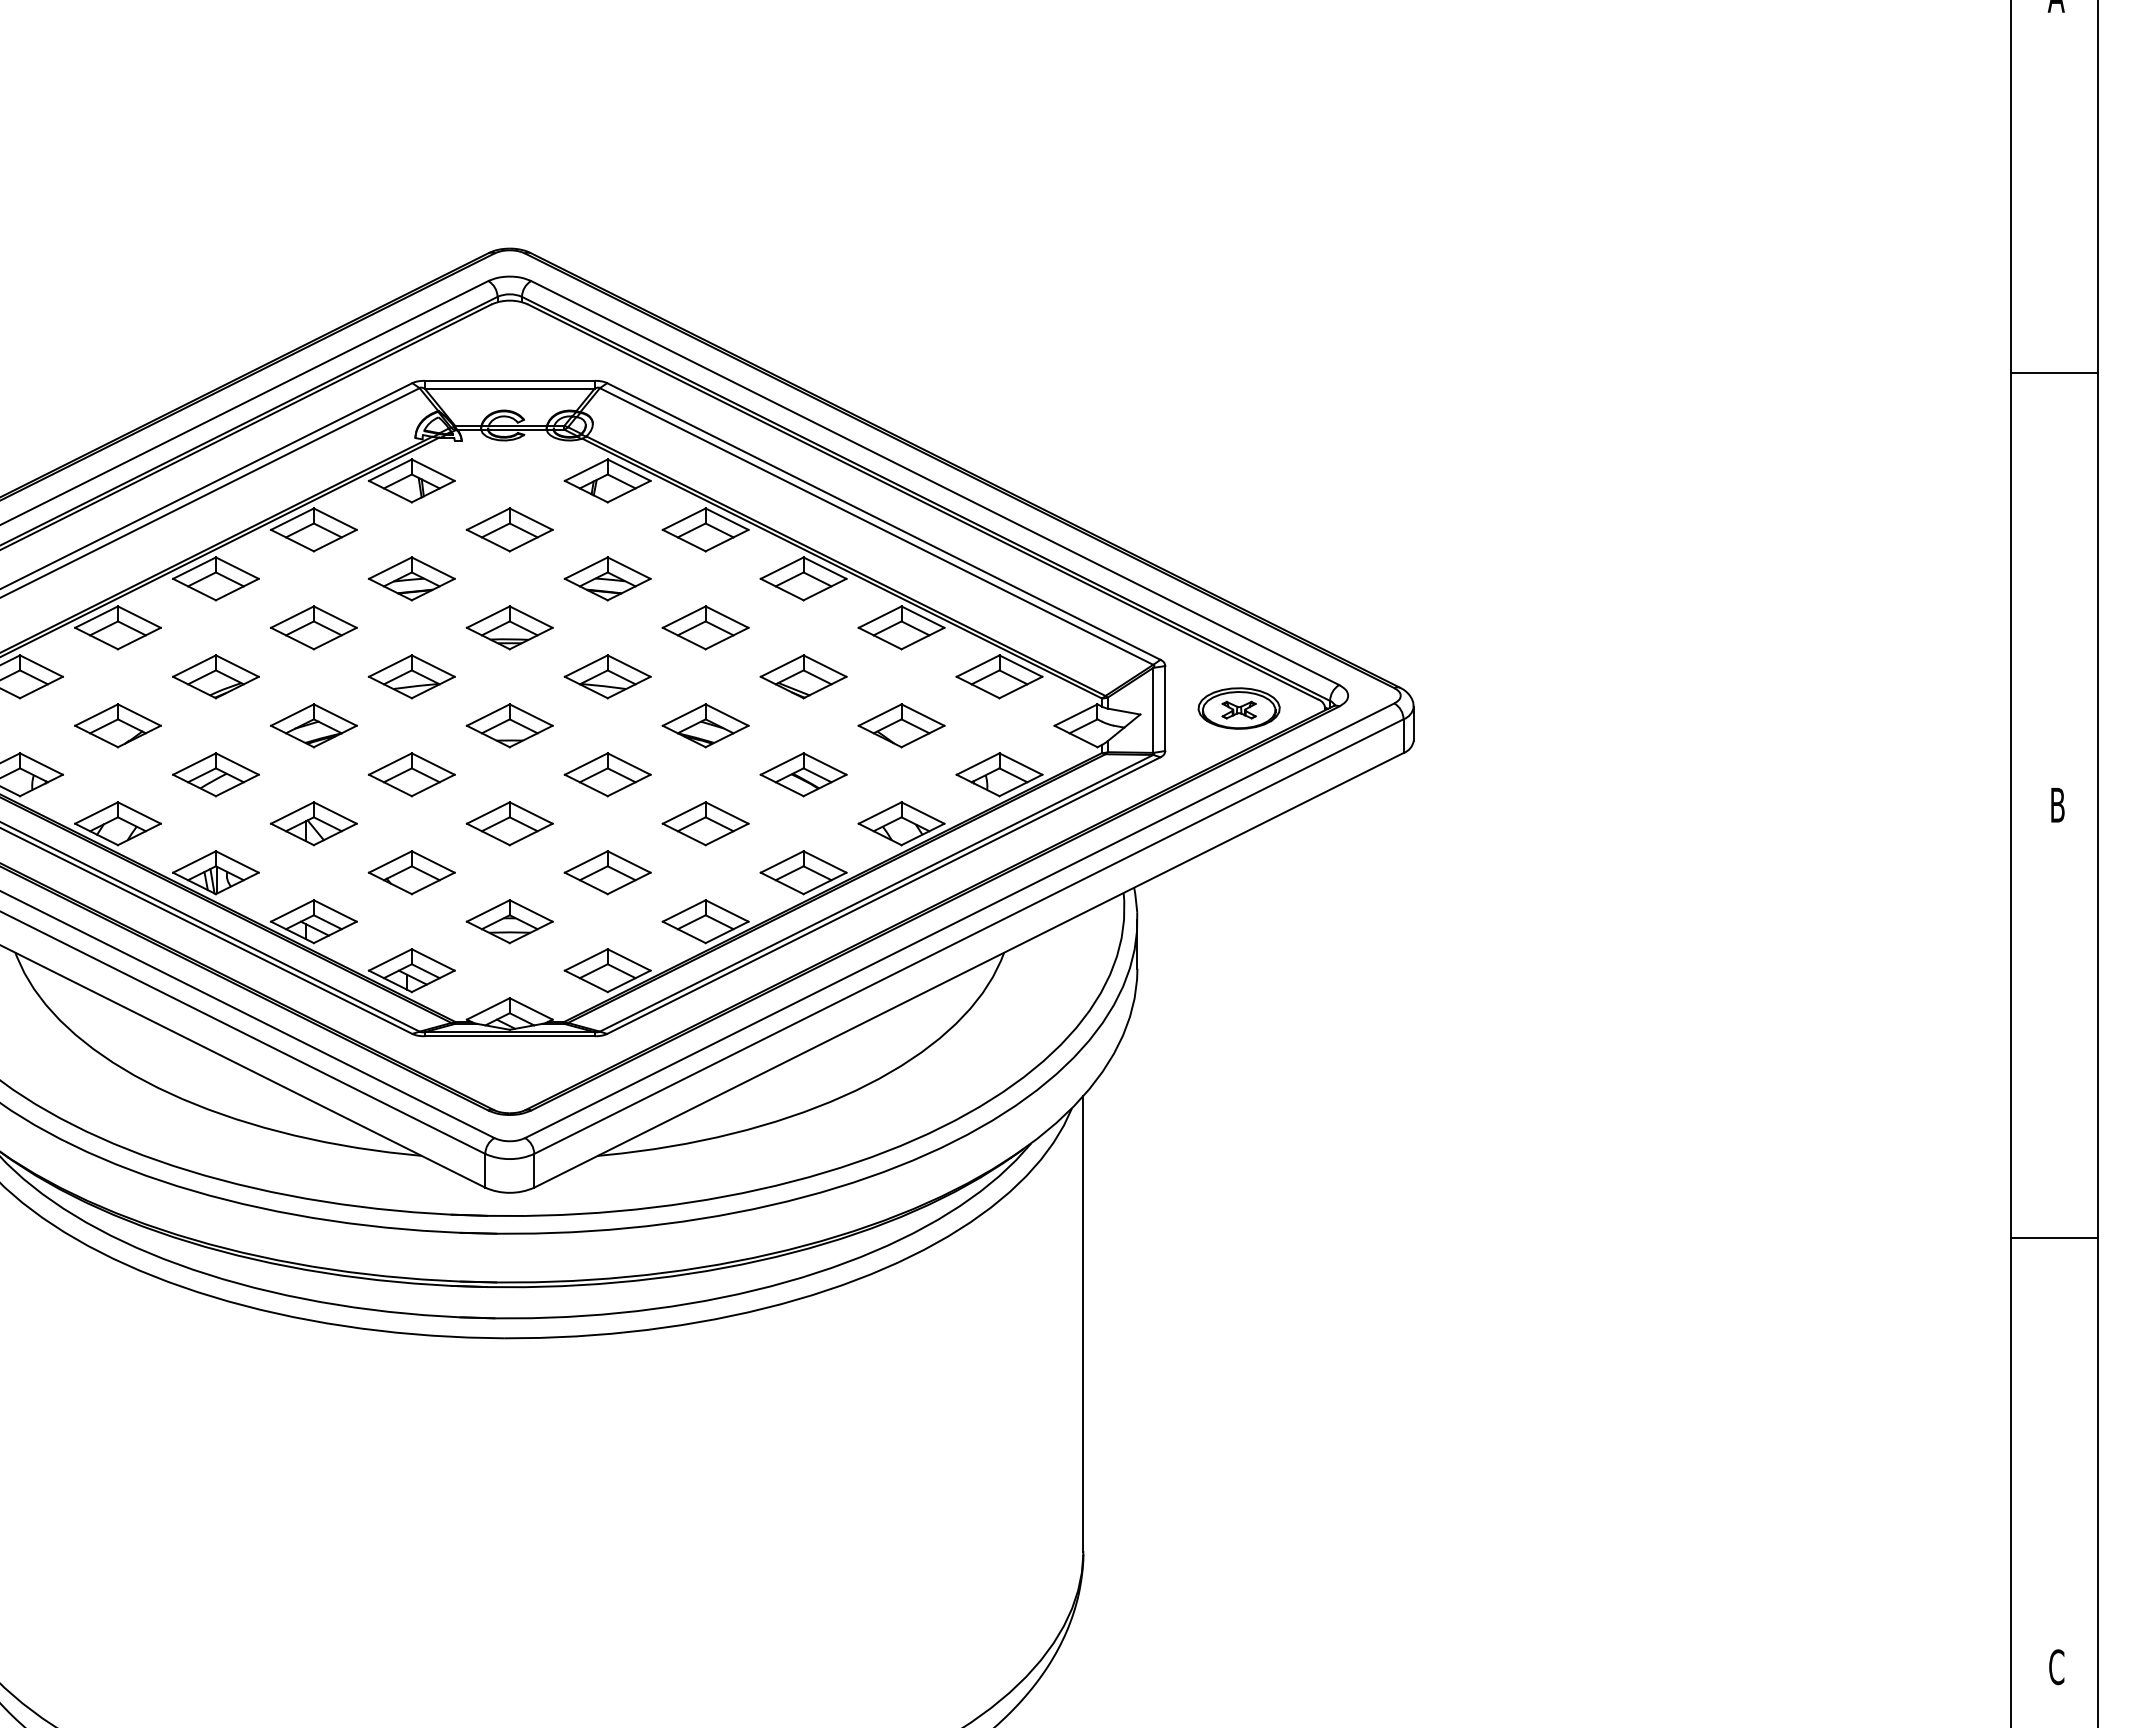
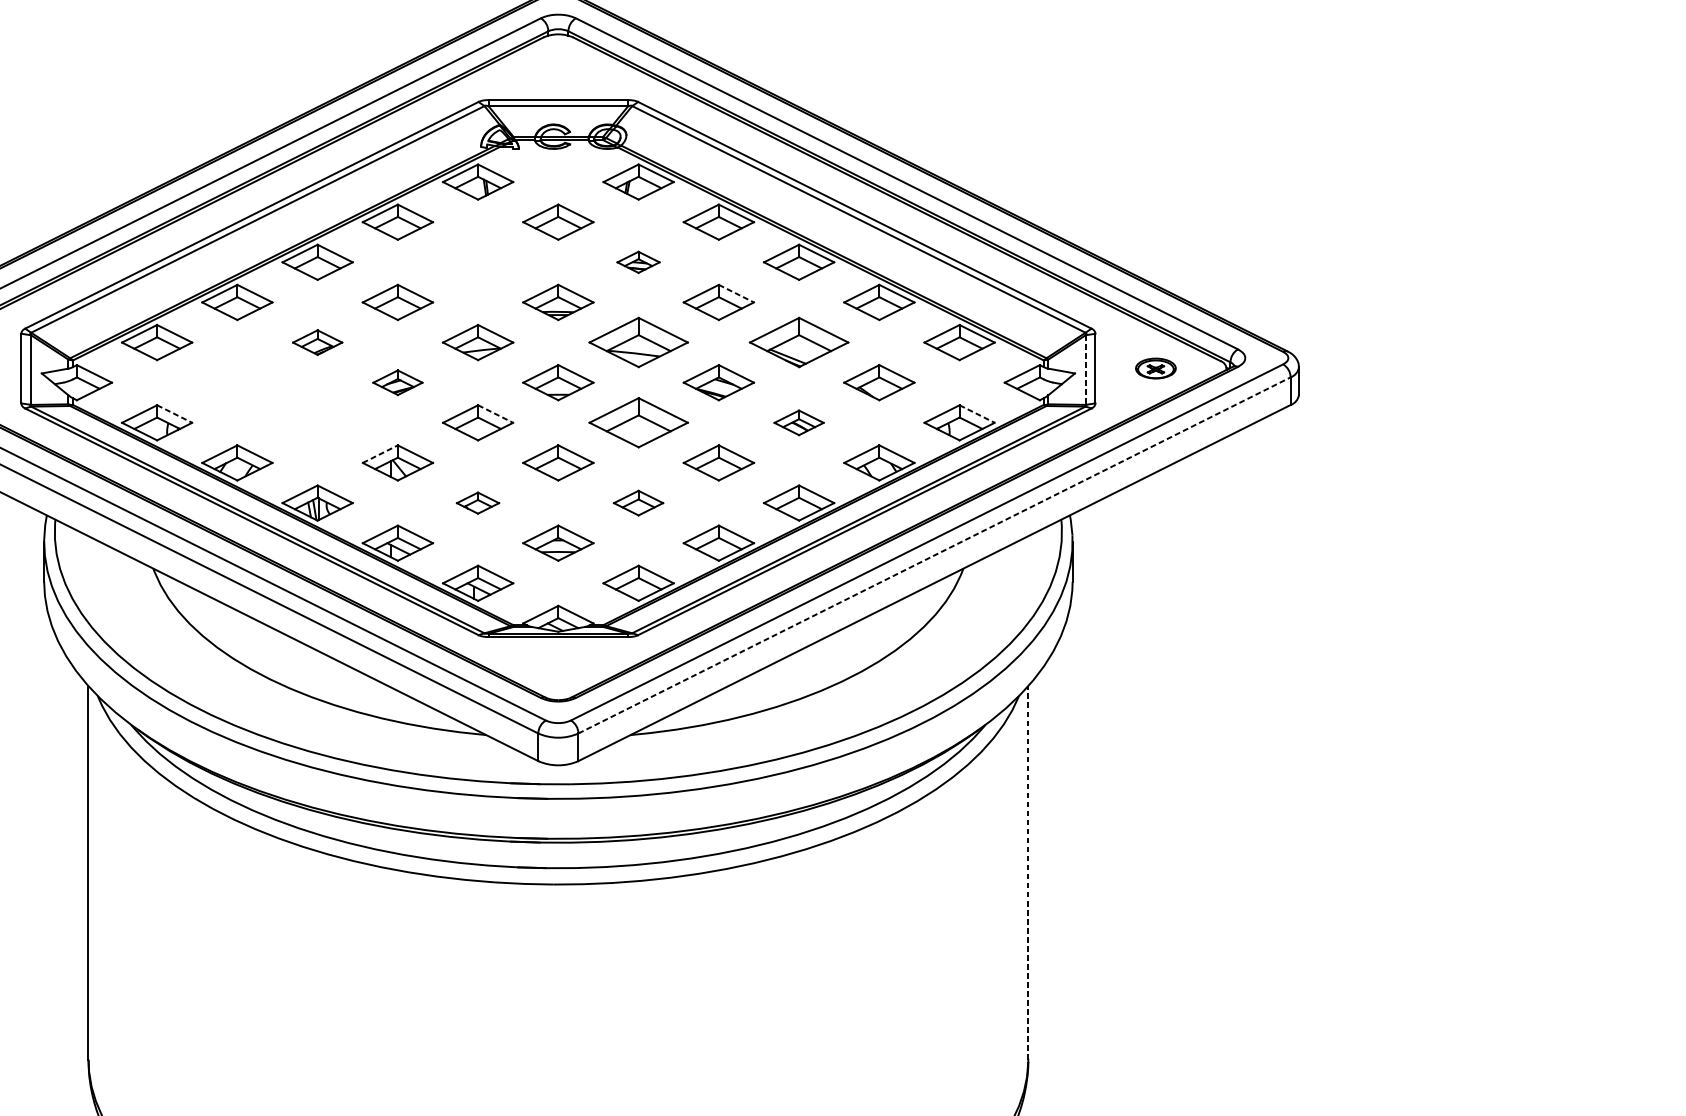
part: (411, 578) -> (477, 262), removed
part: (607, 578) -> (638, 262), size x0.6
line: (727, 617) -> (736, 293), solid -> dashed
part: (215, 676) -> (317, 342), size x0.7
part: (607, 676) -> (638, 342), size x1.4
part: (803, 676) -> (799, 342), size x1.4
part: (1238, 708) -> (1155, 368), size x0.6
line: (1153, 710) -> (1085, 370), solid -> dashed
part: (117, 725) -> (236, 382), removed
part: (313, 725) -> (397, 382), size x0.7
line: (41, 764) -> (174, 414), solid -> dashed
line: (433, 764) -> (495, 414), solid -> dashed
line: (1020, 764) -> (976, 414), solid -> dashed
part: (215, 774) -> (317, 422), removed
part: (607, 774) -> (638, 422), size x1.4
part: (803, 774) -> (799, 422), size x0.7
line: (292, 813) -> (380, 454), solid -> dashed
part: (411, 872) -> (477, 502), size x0.6
part: (607, 872) -> (638, 502), size x0.7
line: (968, 936) -> (934, 555), solid -> dashed
line: (1083, 1324) -> (1028, 873), solid -> dashed

